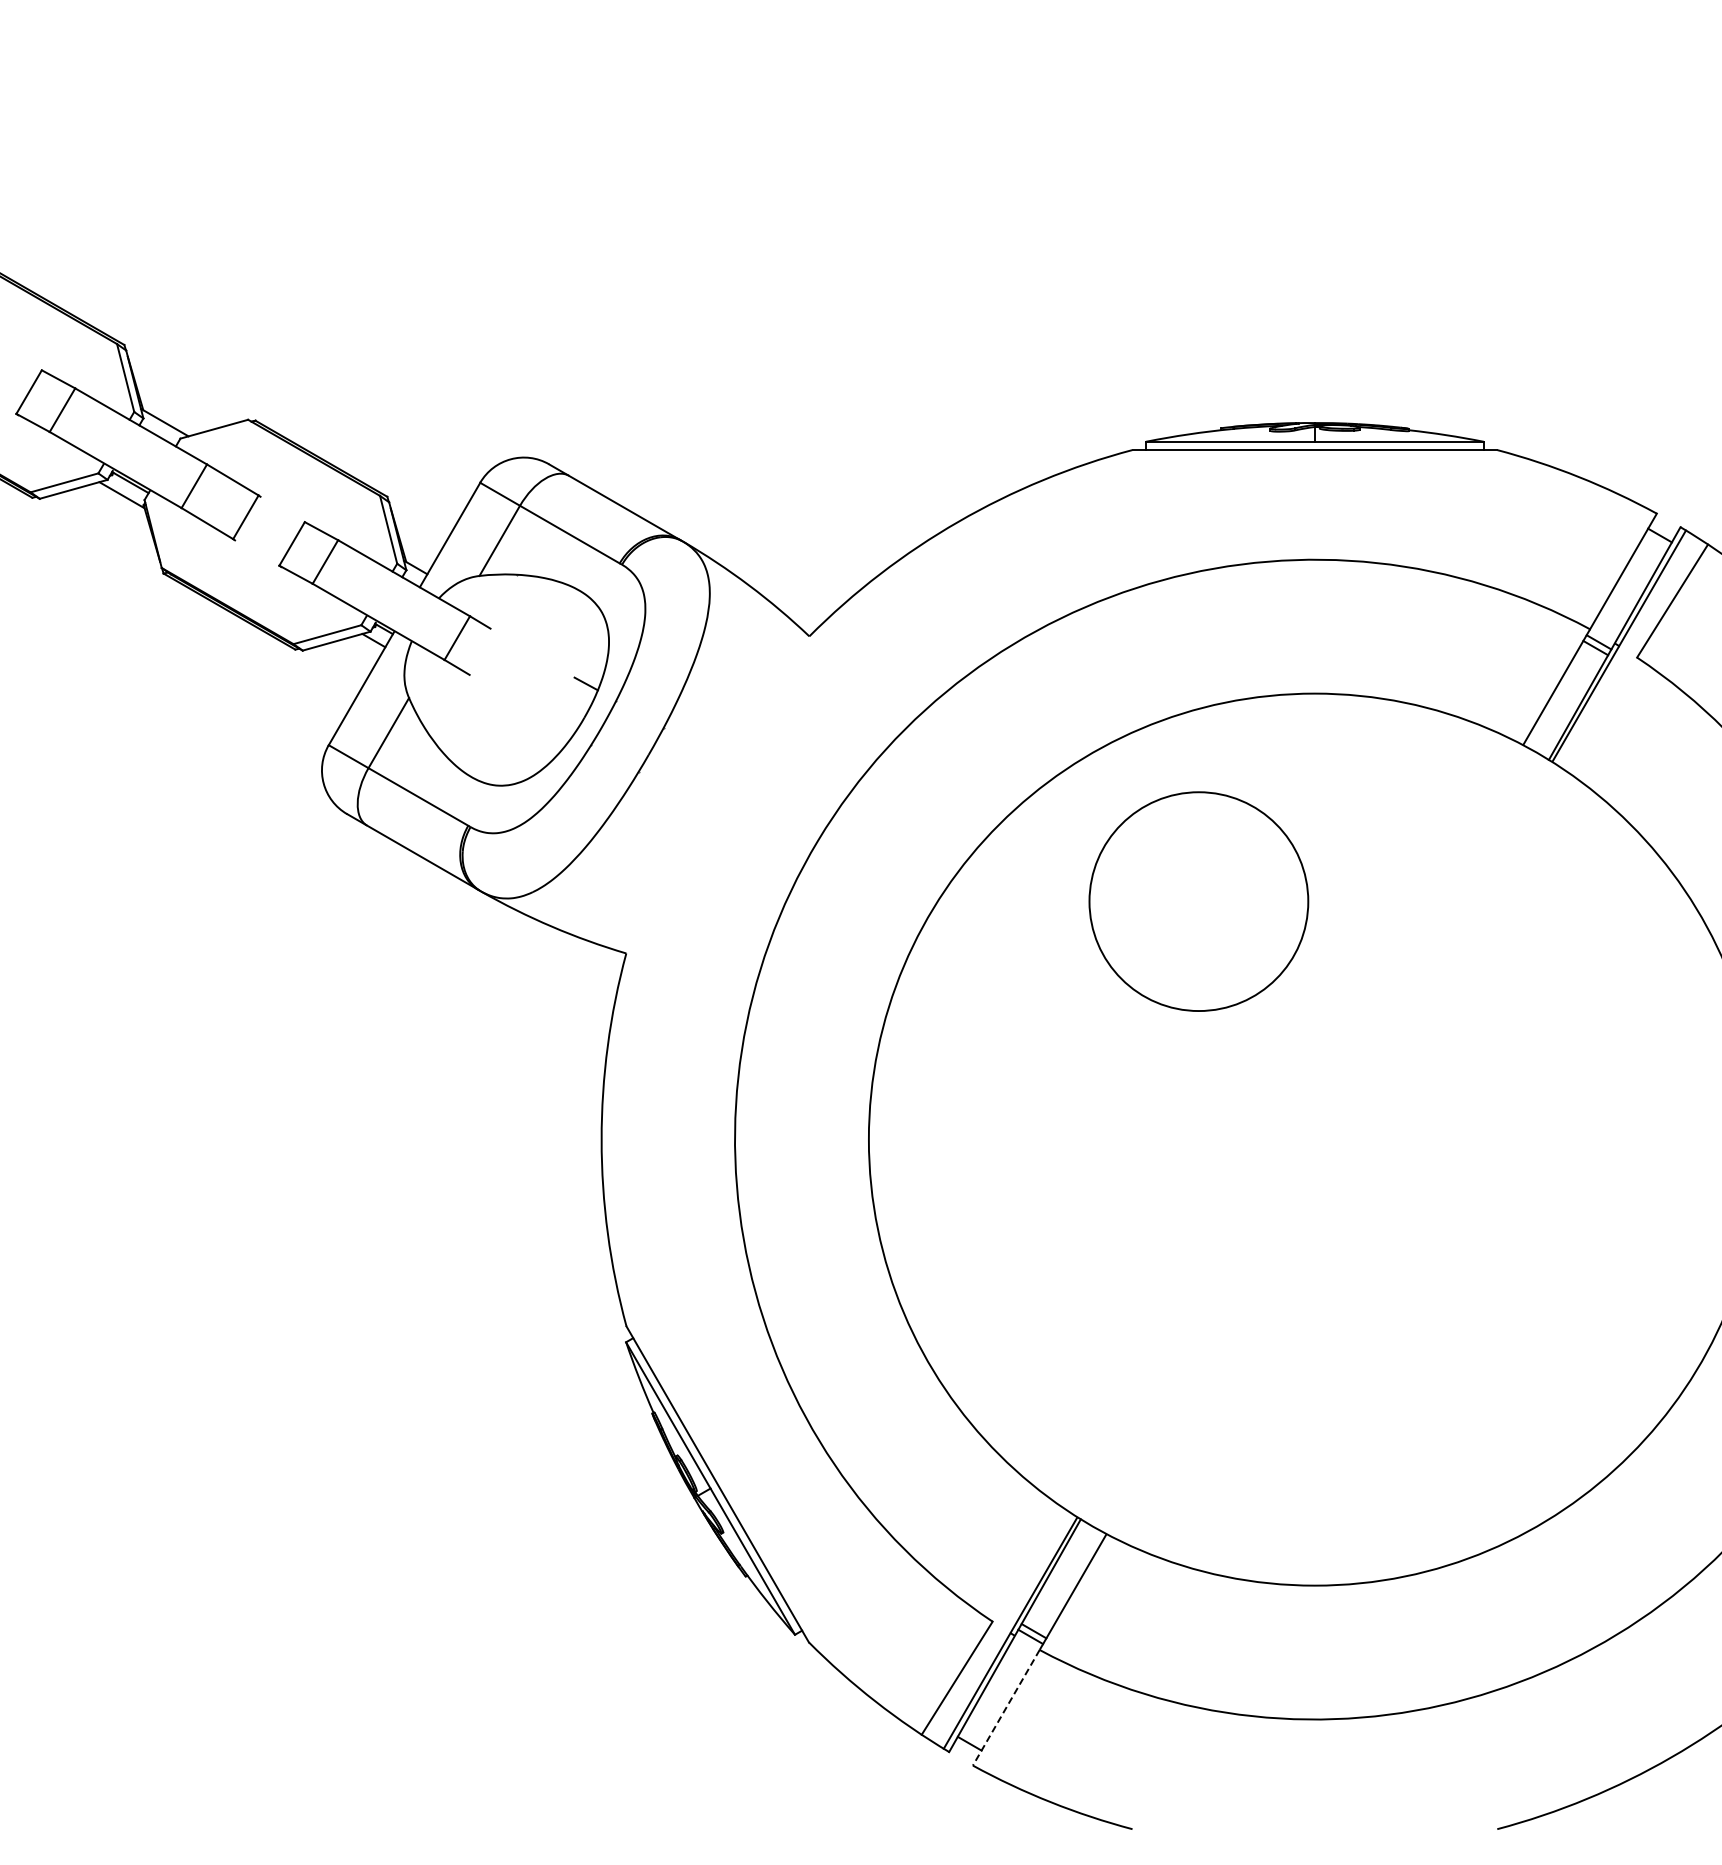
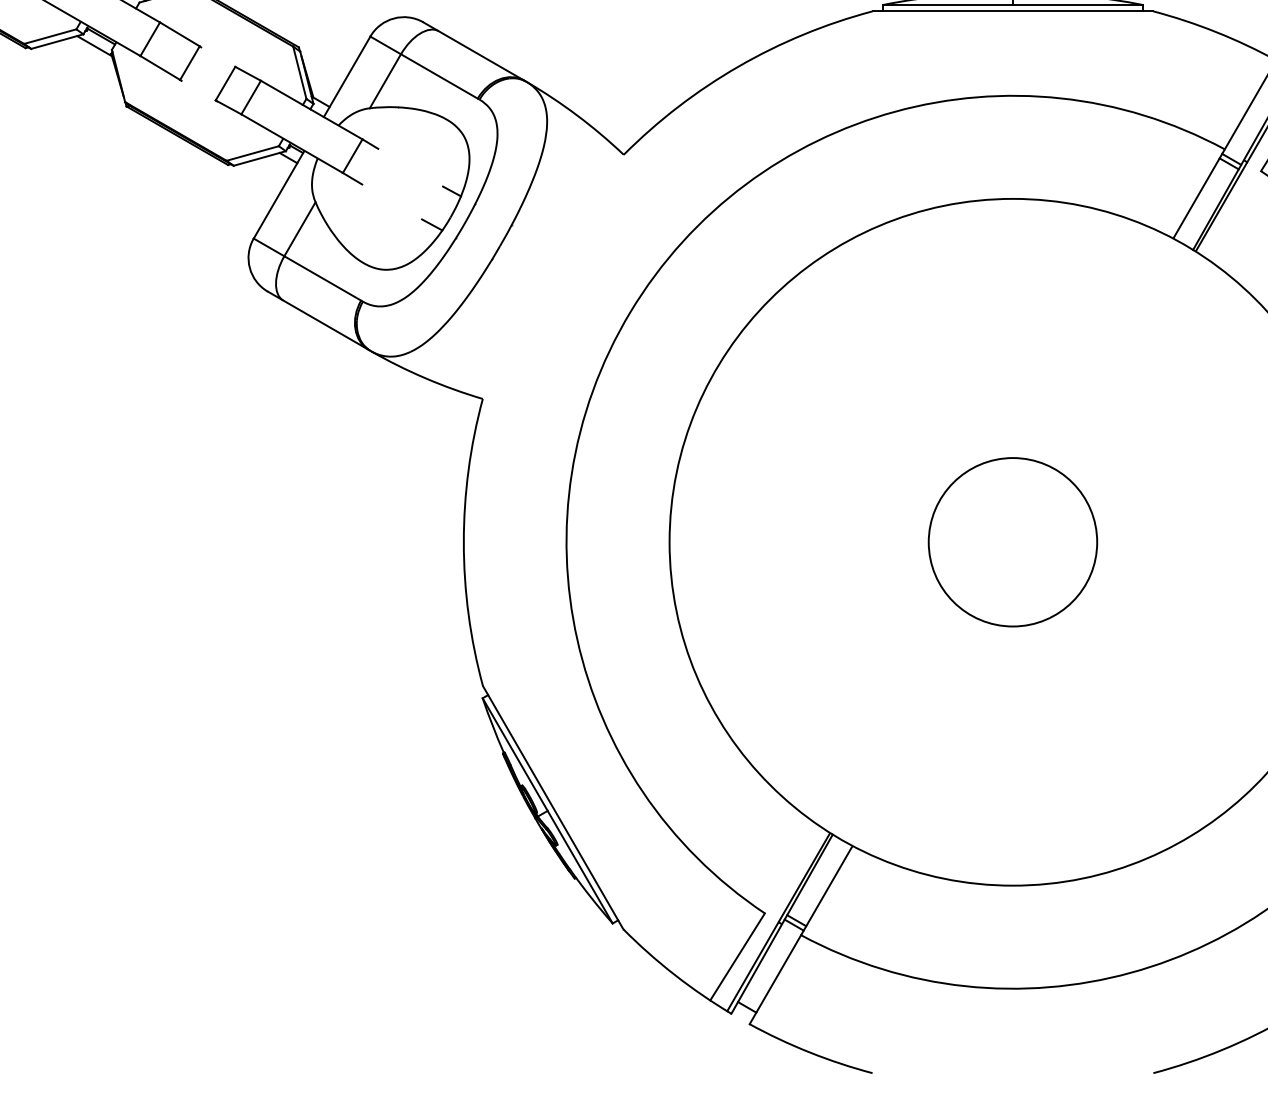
line: (560, 727) -> (432, 224), added
circle: (1198, 901) -> (1012, 542), moved
line: (1006, 1707) -> (775, 979), dashed -> solid

